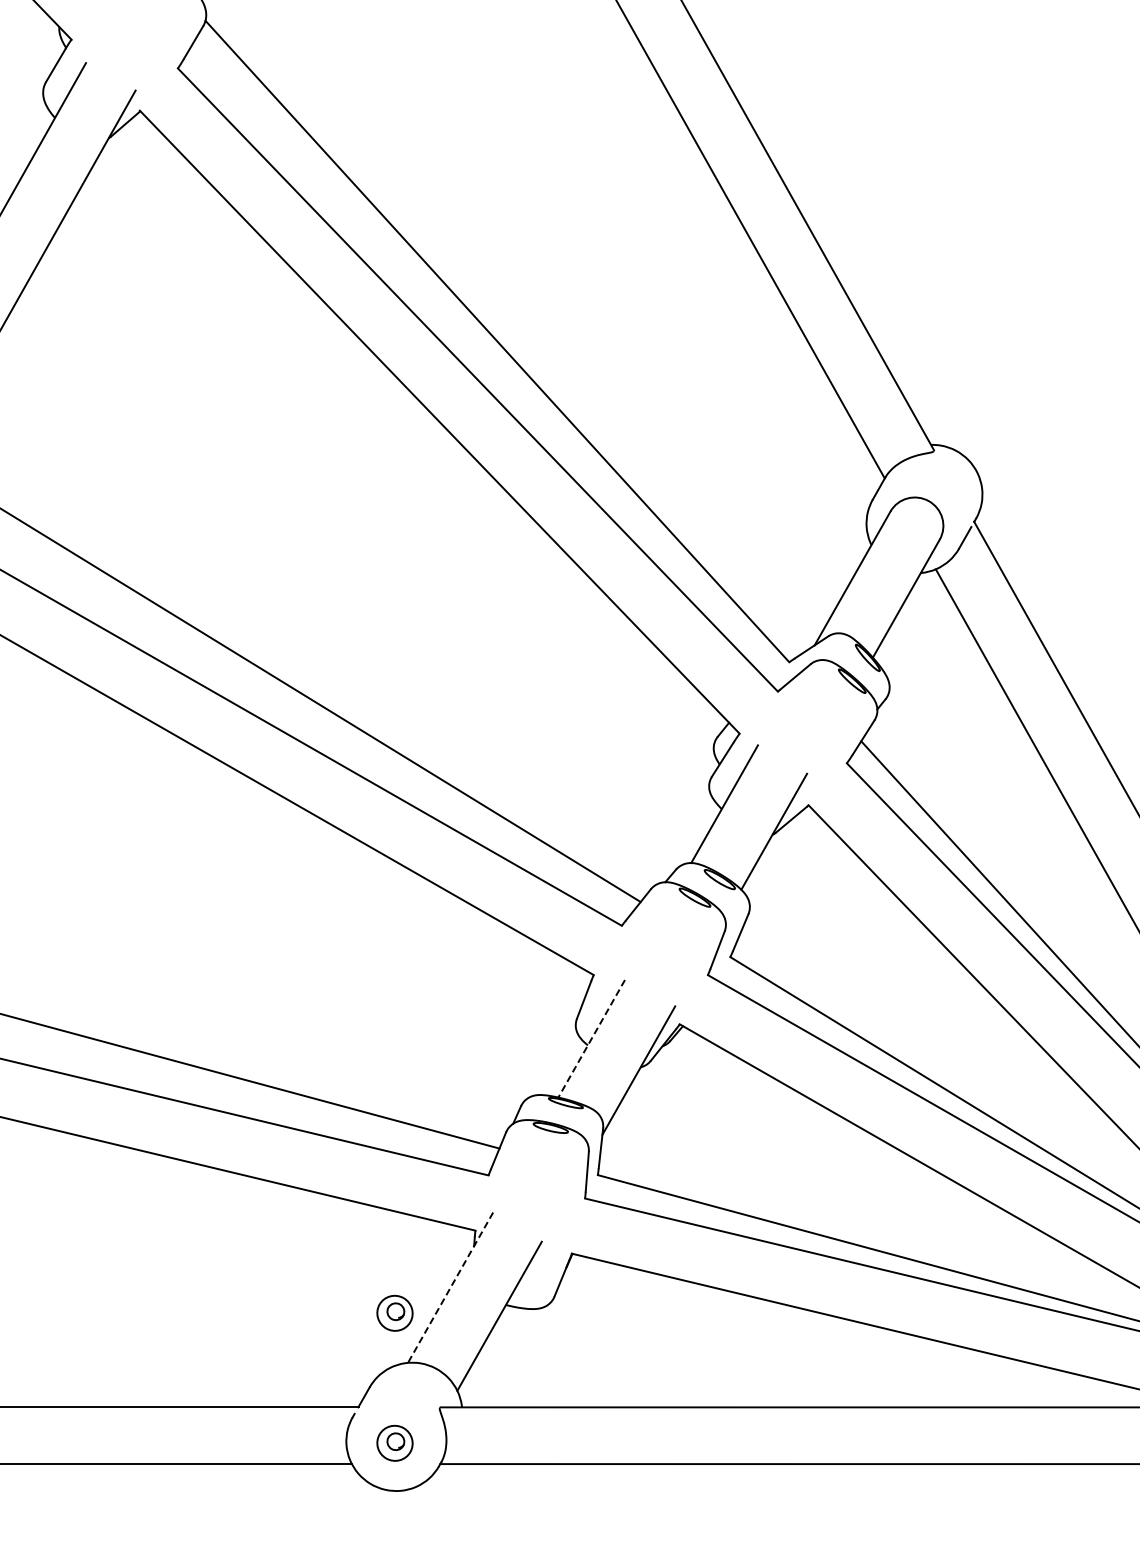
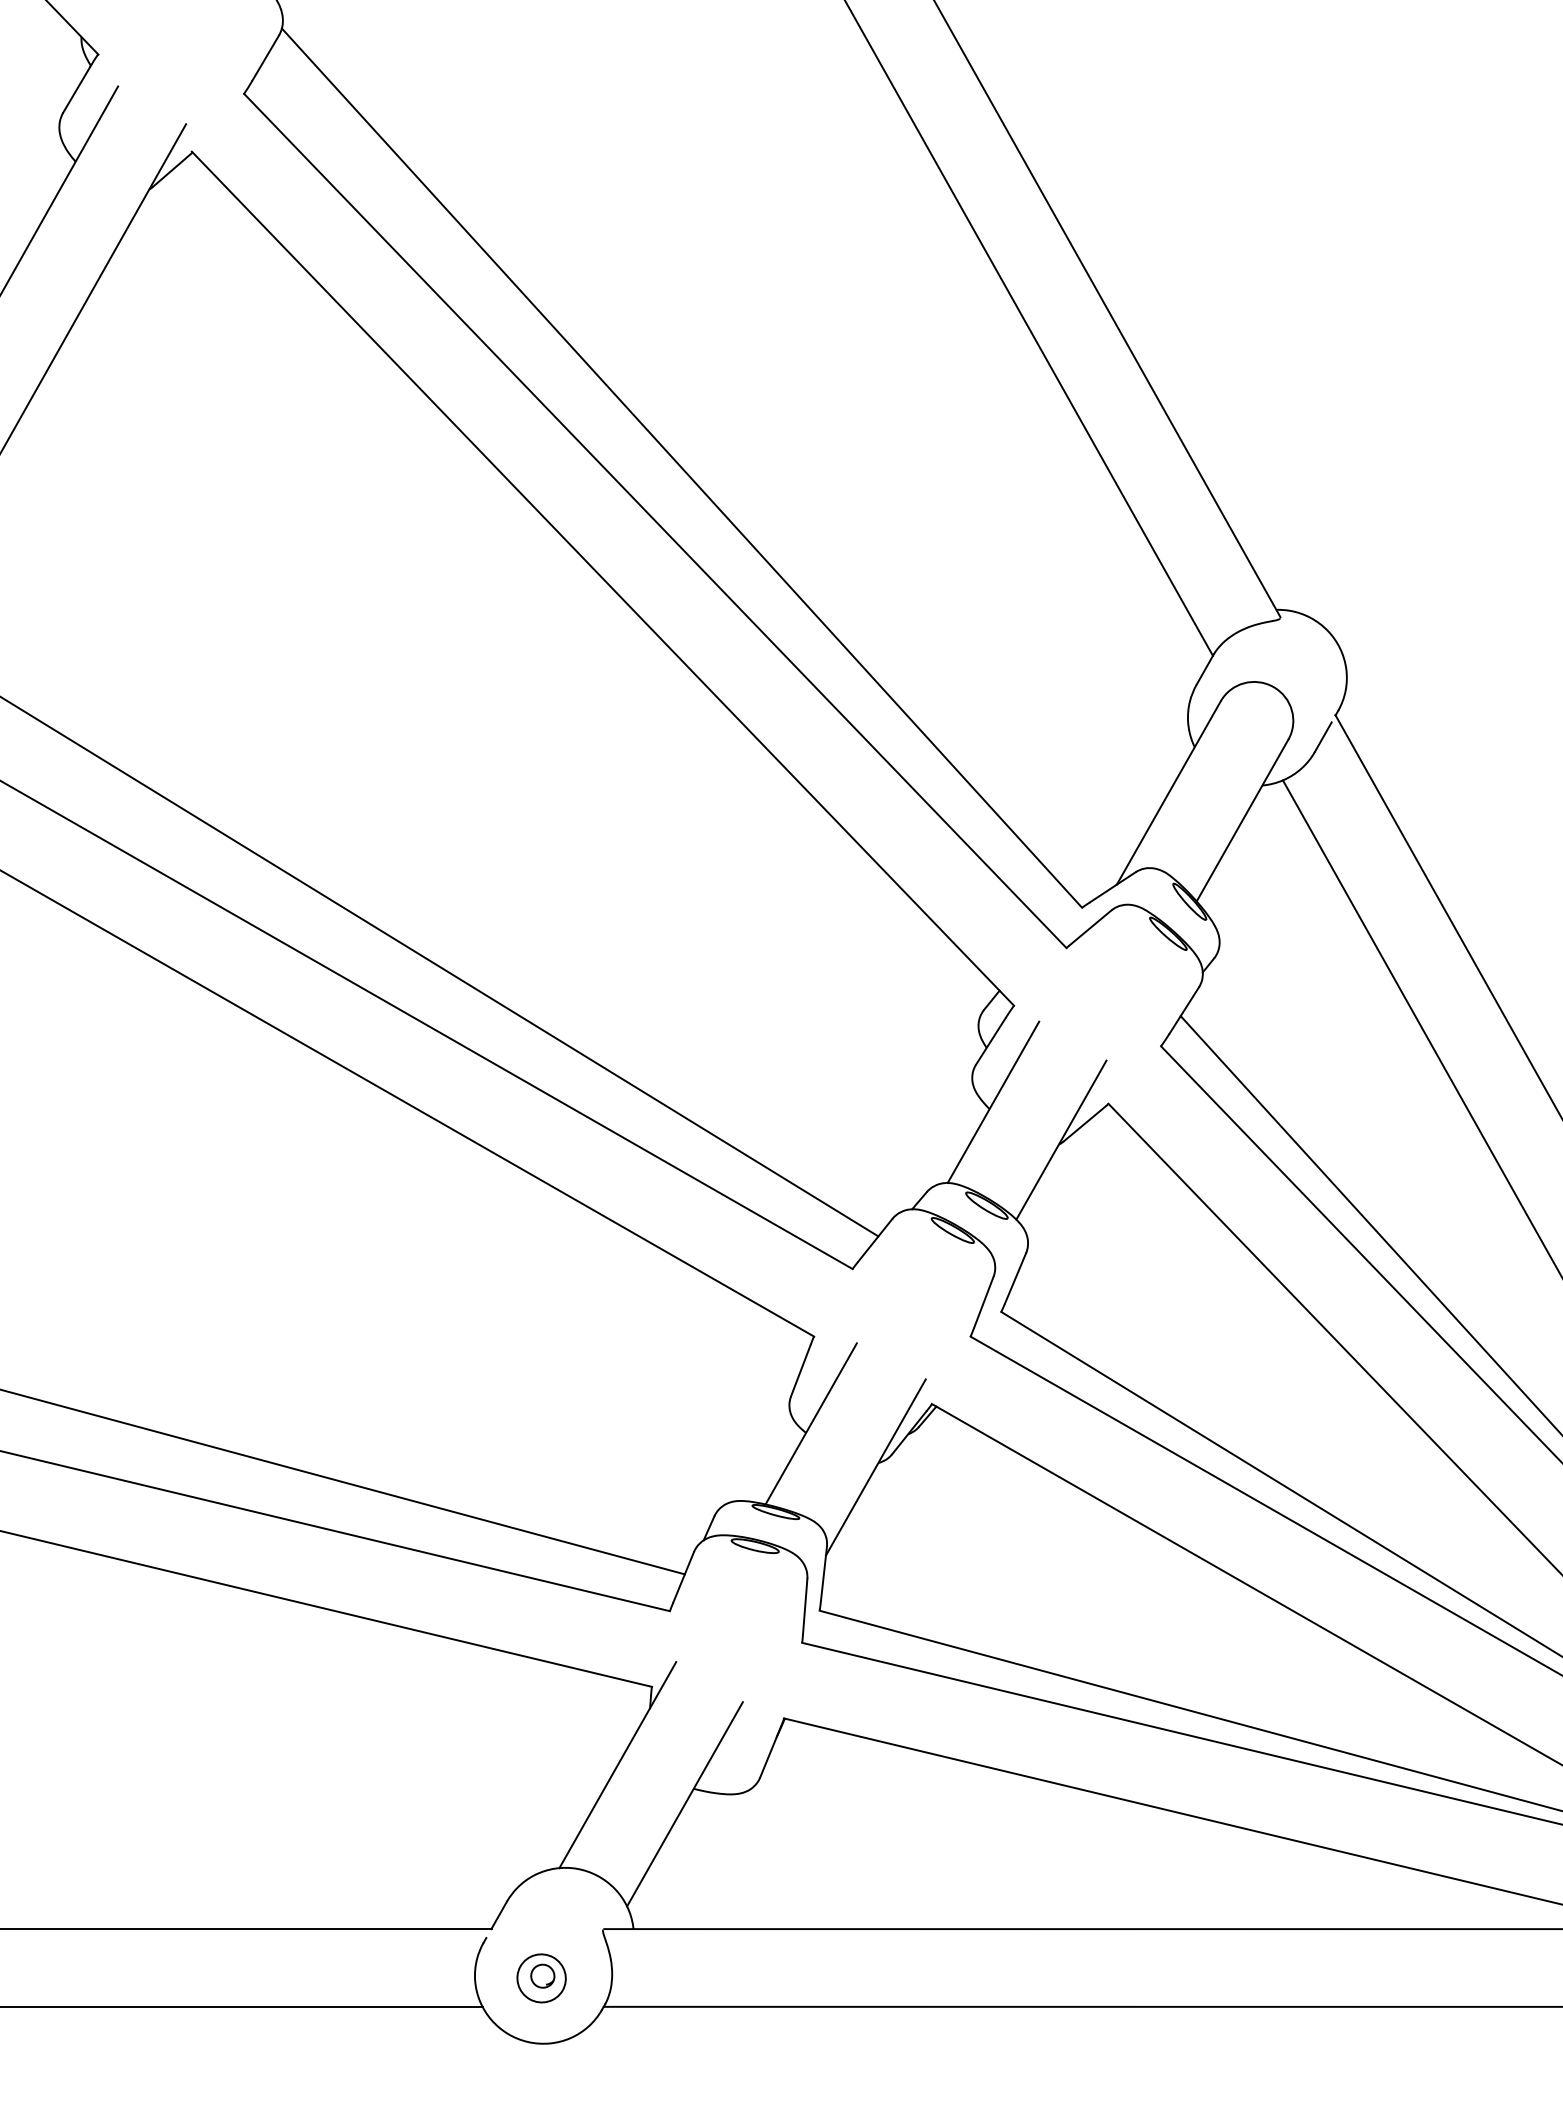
line: (591, 1038) -> (810, 1423), dashed -> solid
line: (450, 1288) -> (617, 1766), dashed -> solid
part: (394, 1312) -> (540, 1799), removed

